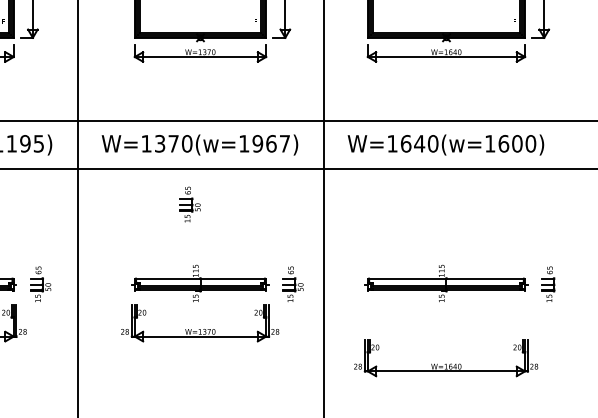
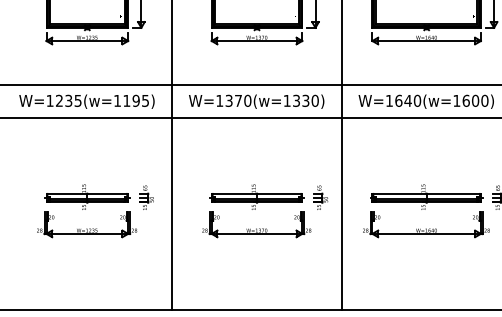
text: (270, 143) -> (305, 100), W=1370(w=1967) -> W=1370(w=1330)
part: (189, 204) -> (249, 142), removed
part: (446, 357) -> (426, 224), moved

